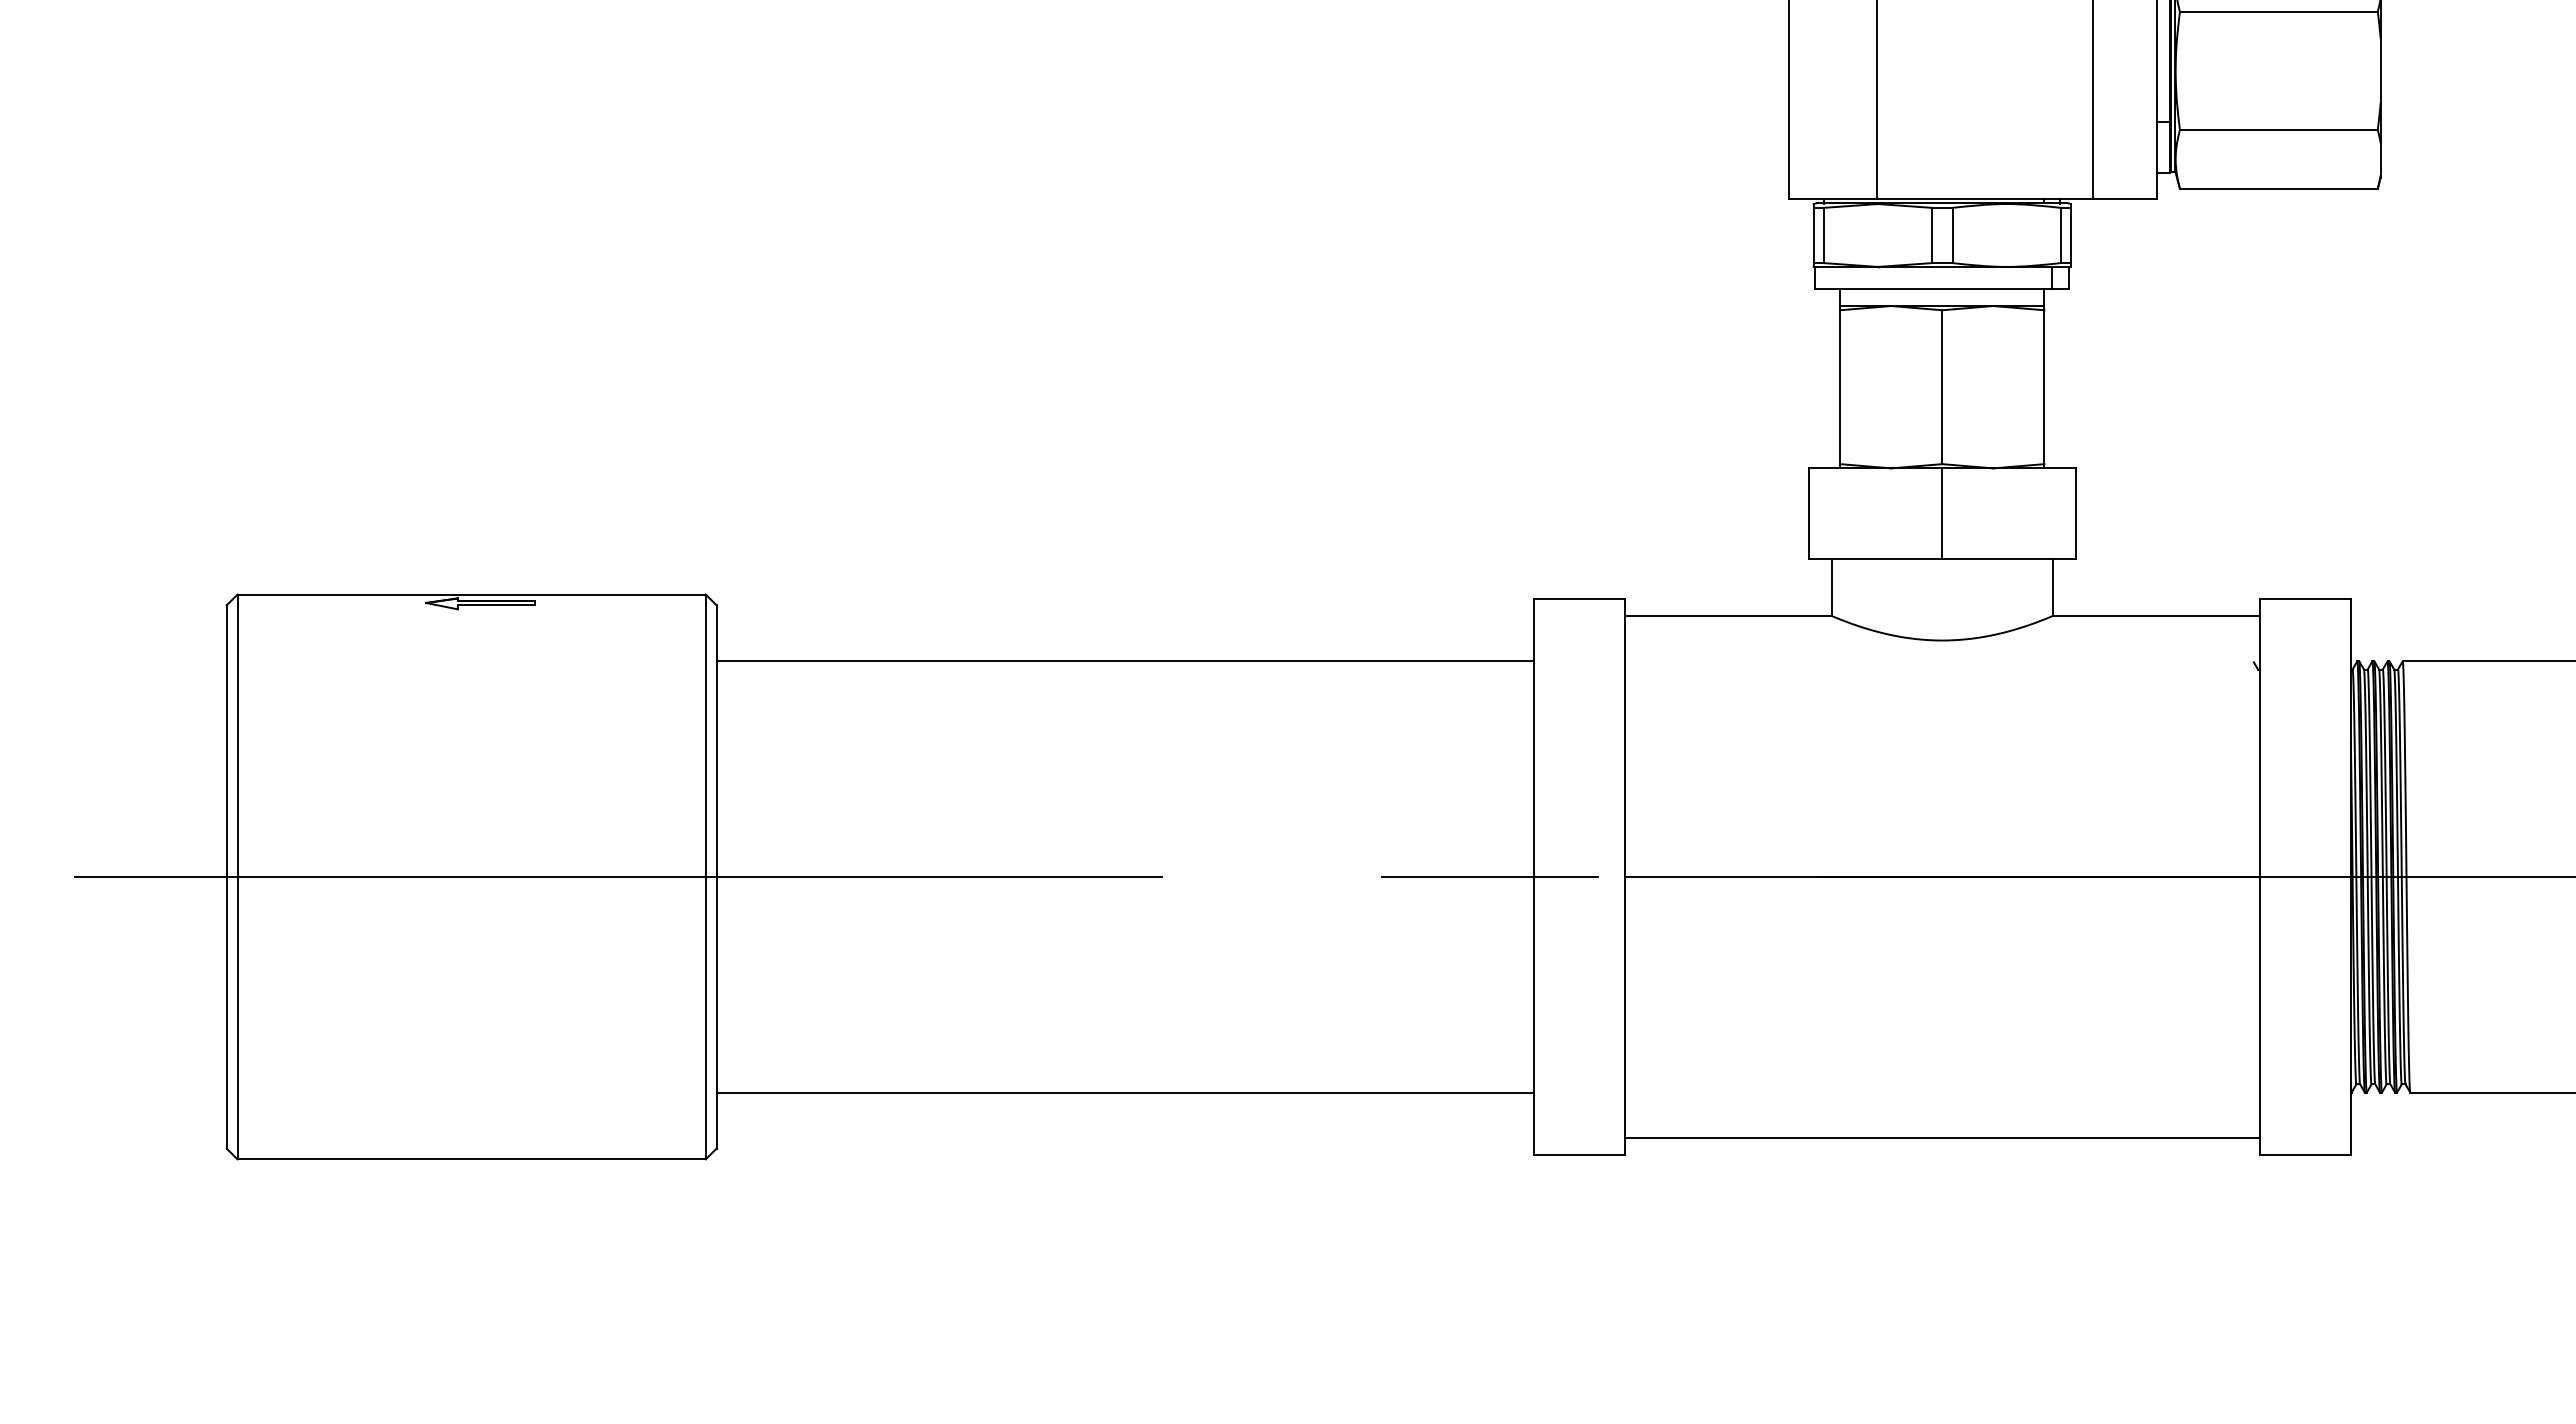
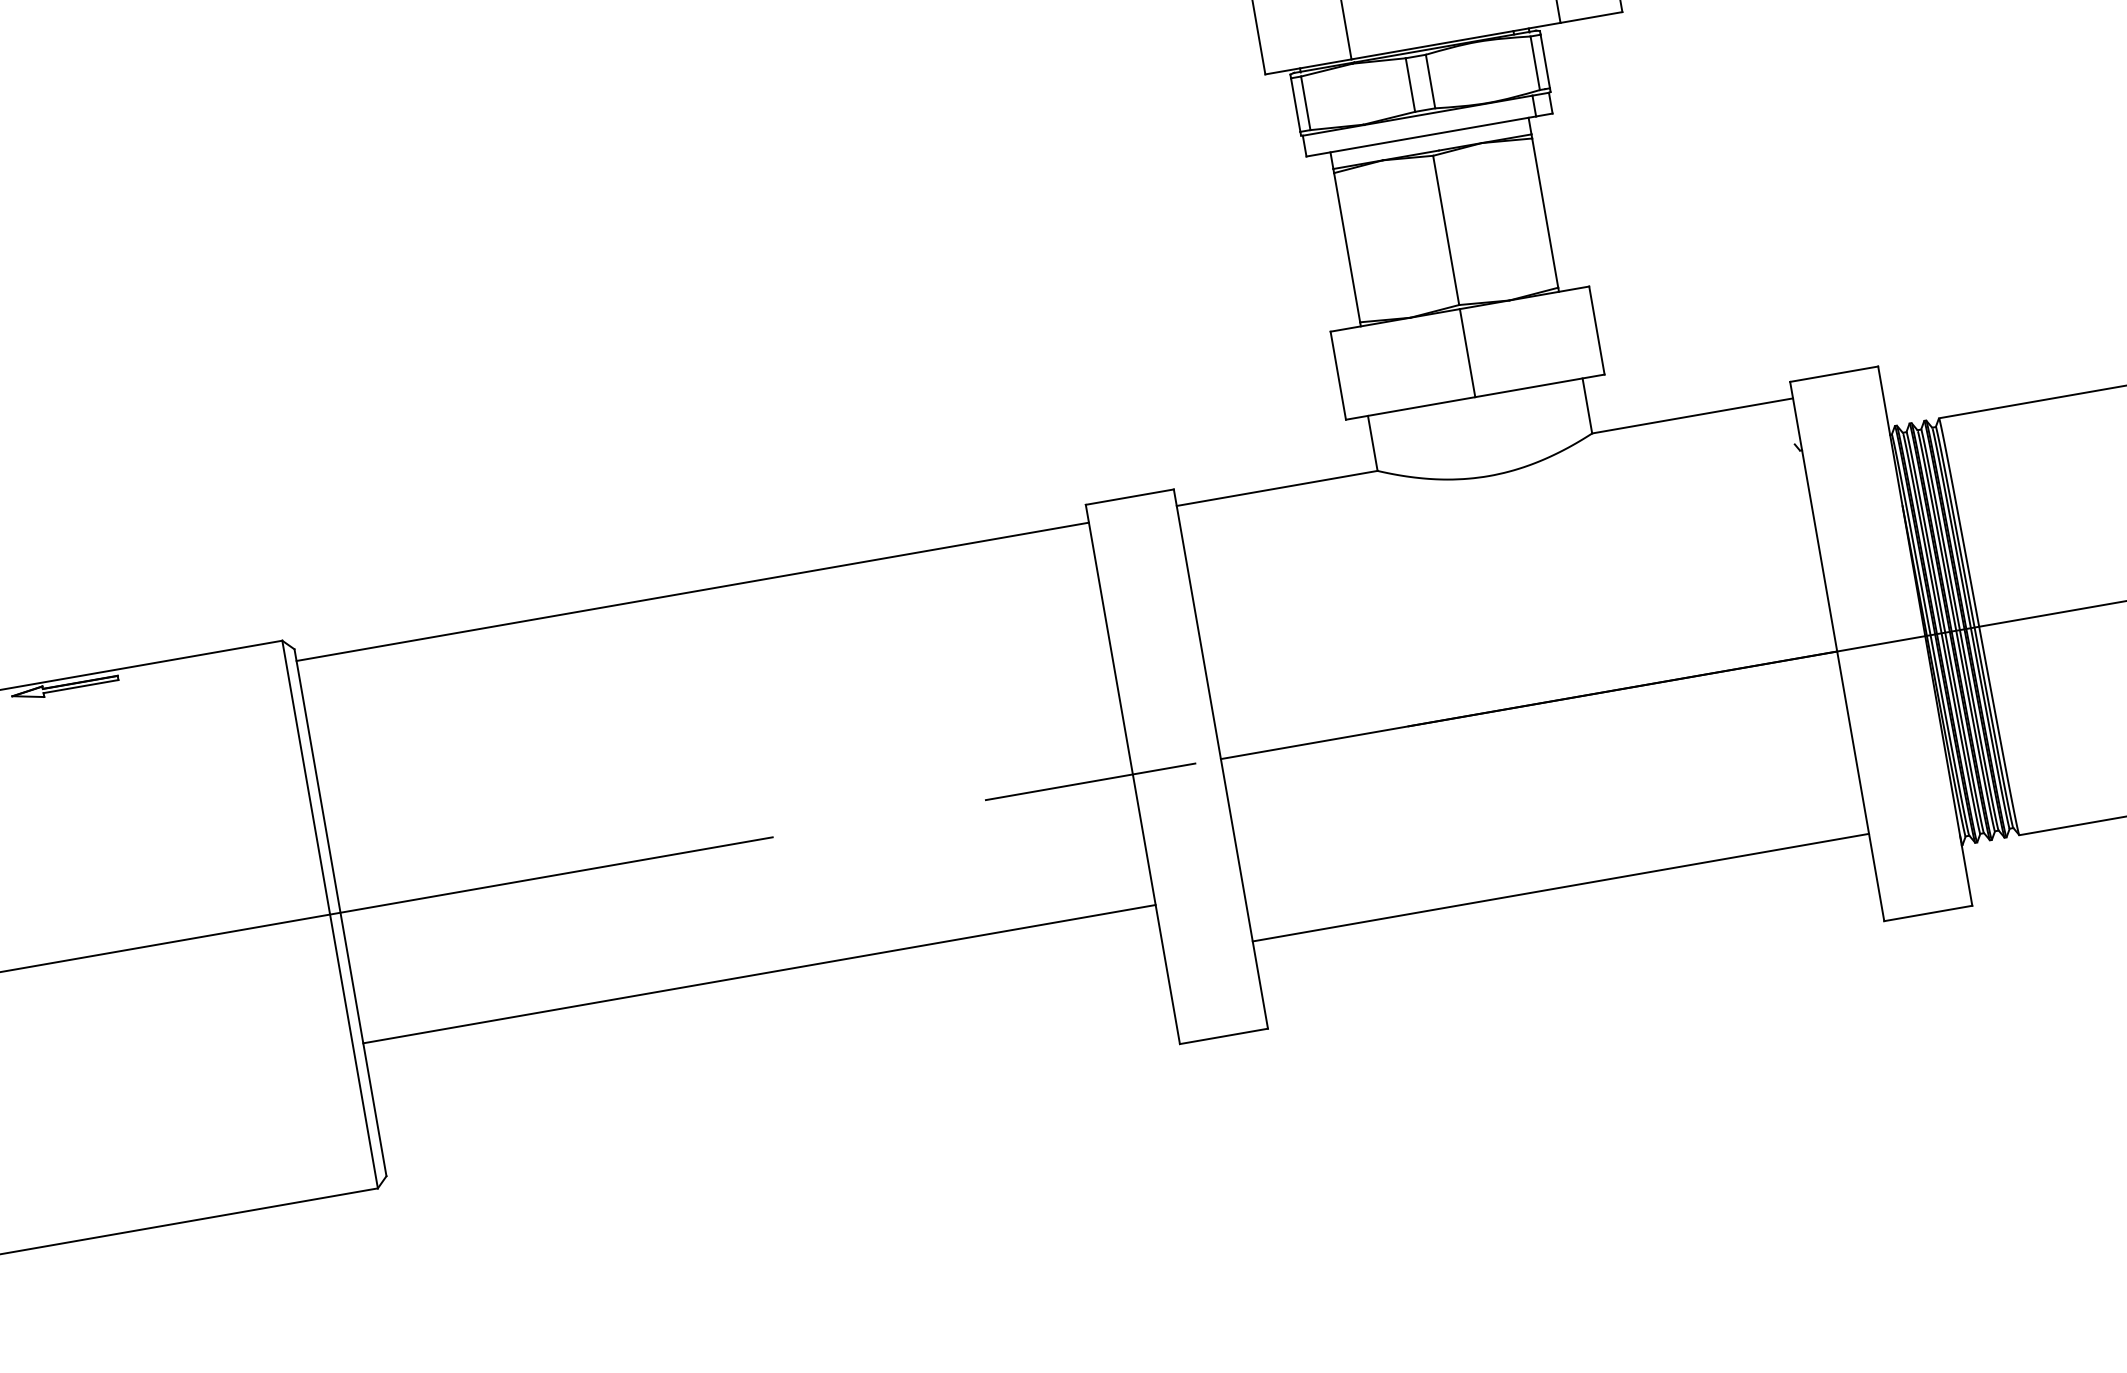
line: (1124, 661) -> (692, 592), moved
line: (1124, 1092) -> (758, 974), moved
line: (1942, 1138) -> (1561, 888), moved

